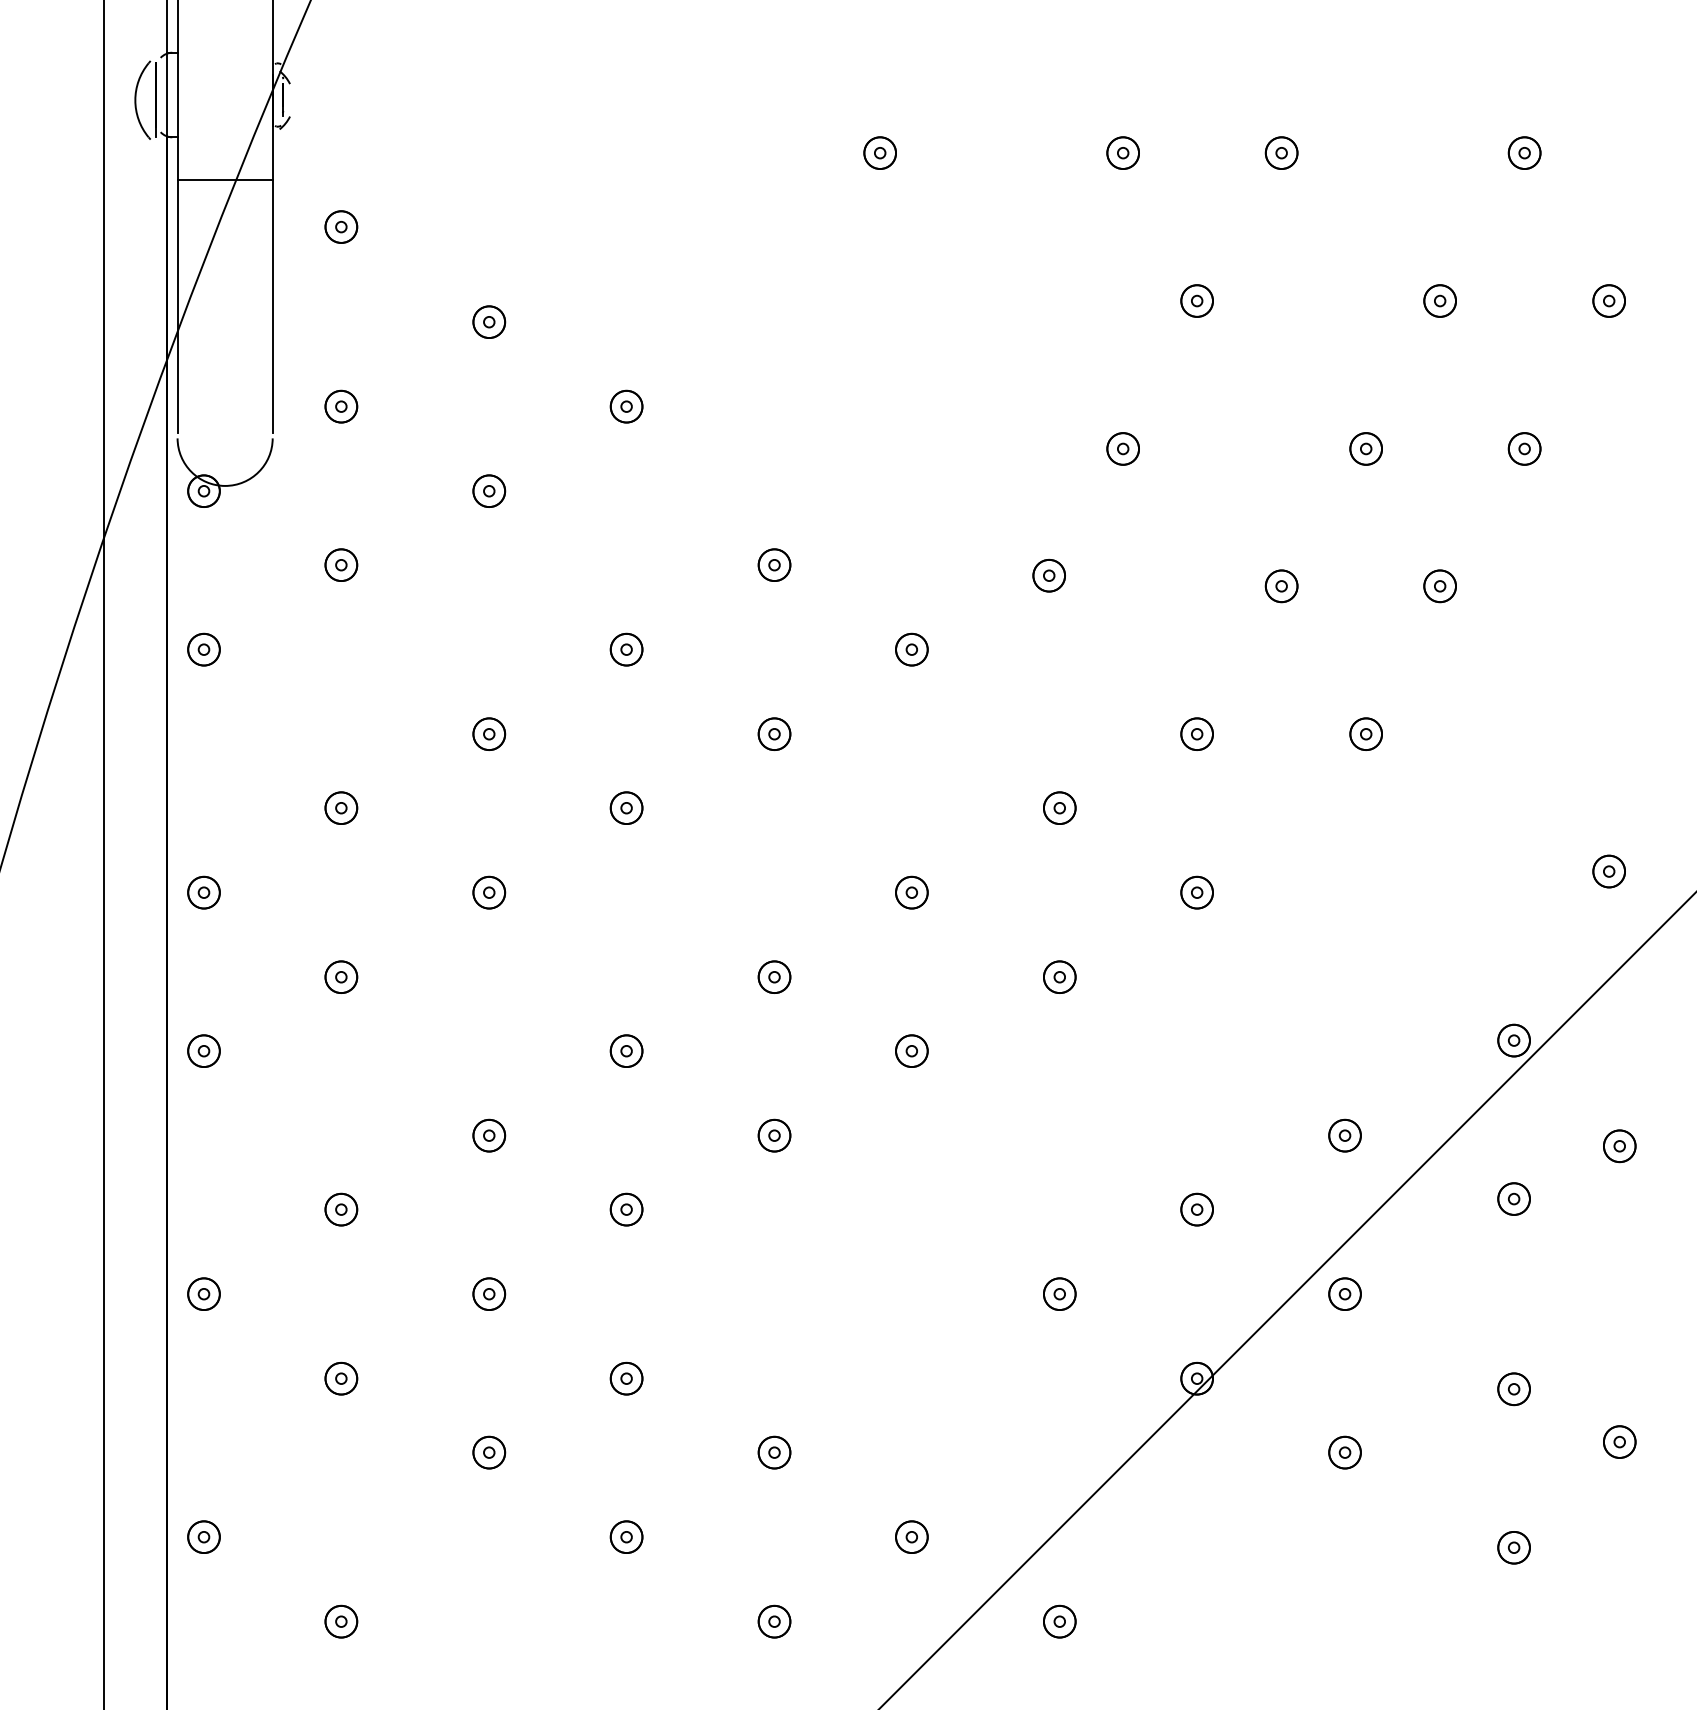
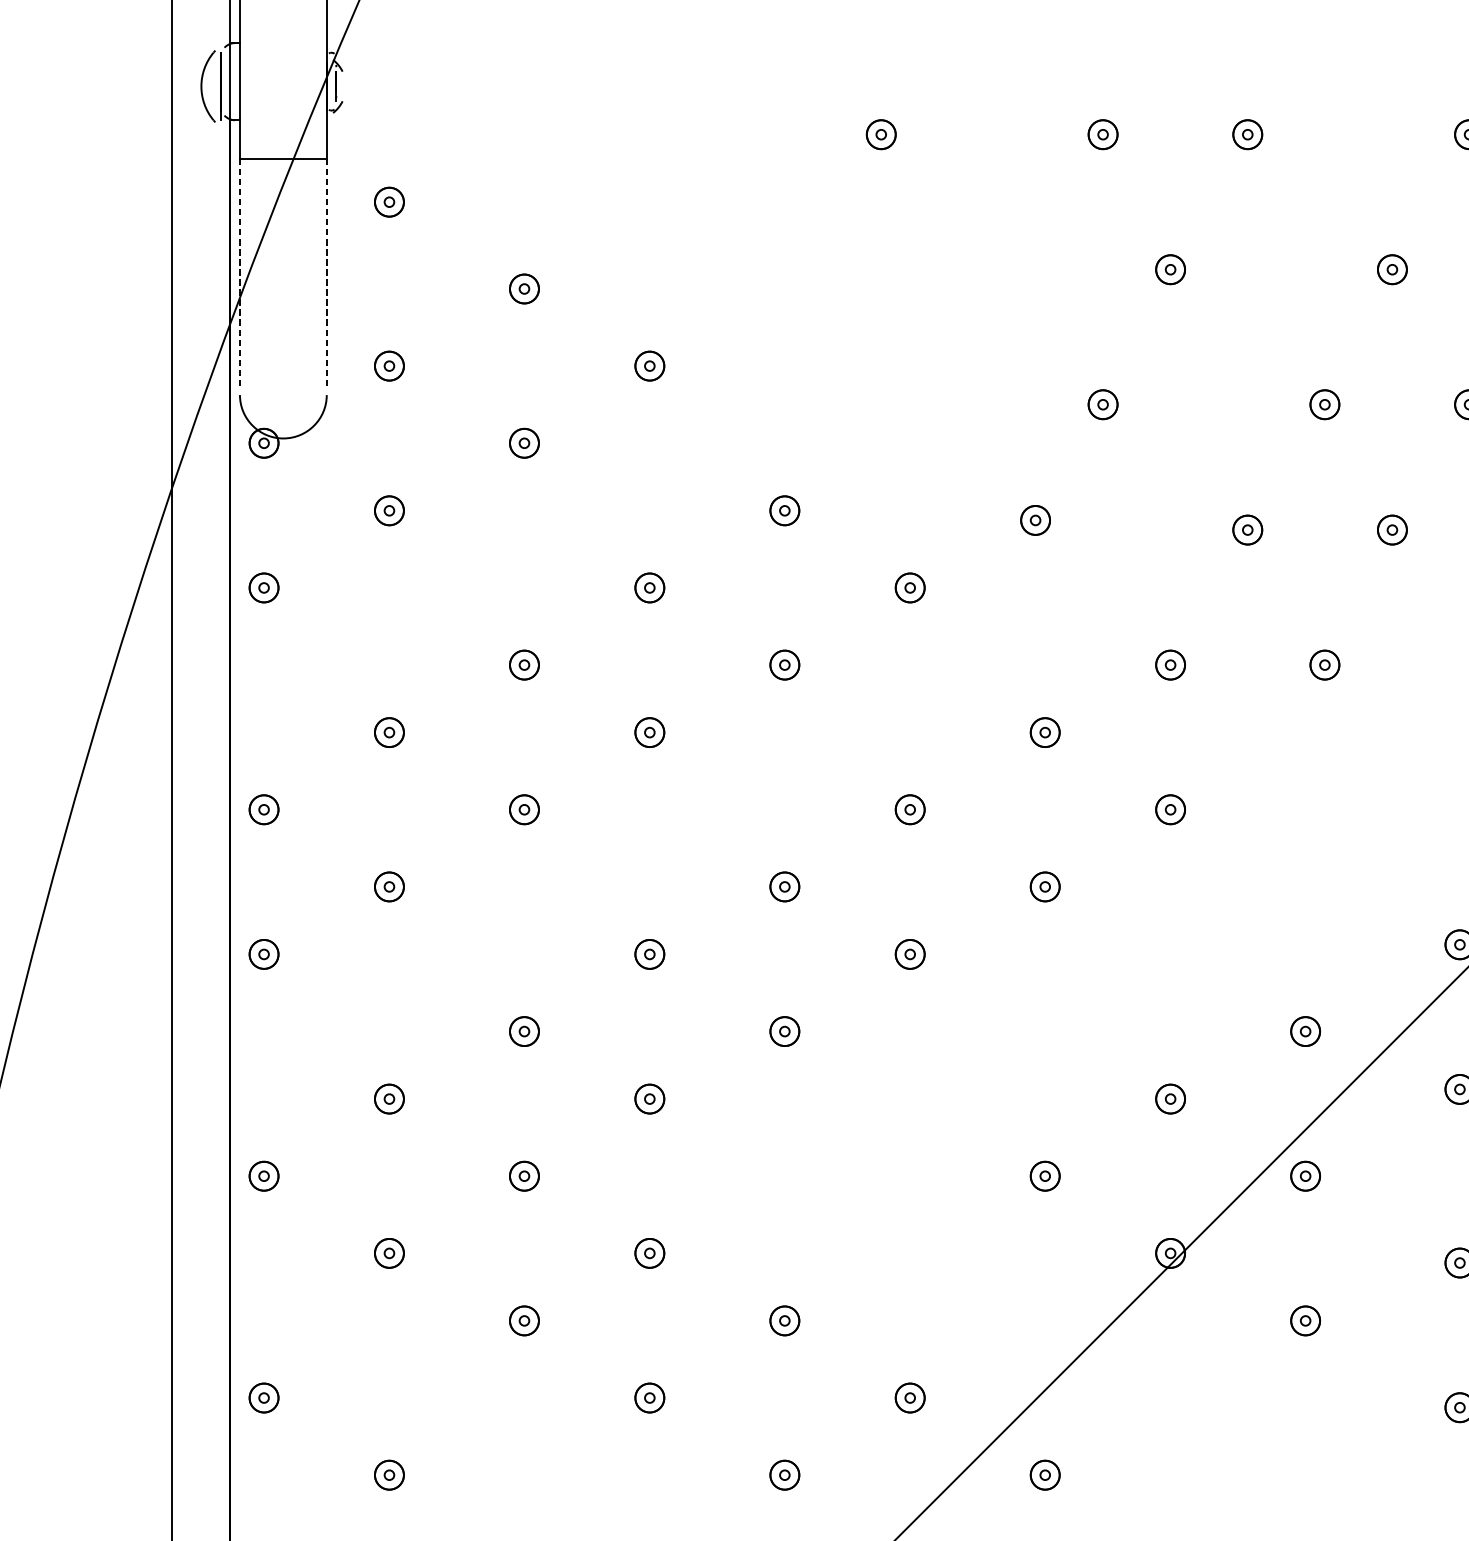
line: (177, 306) -> (239, 274), solid -> dashed
line: (272, 306) -> (326, 274), solid -> dashed

